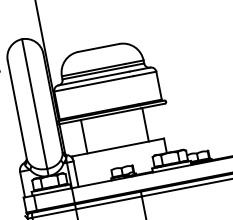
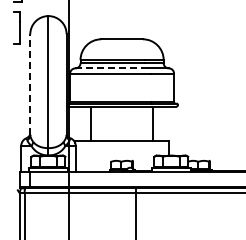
line: (93, 78) -> (111, 68), solid -> dashed
line: (17, 109) -> (30, 84), solid -> dashed

